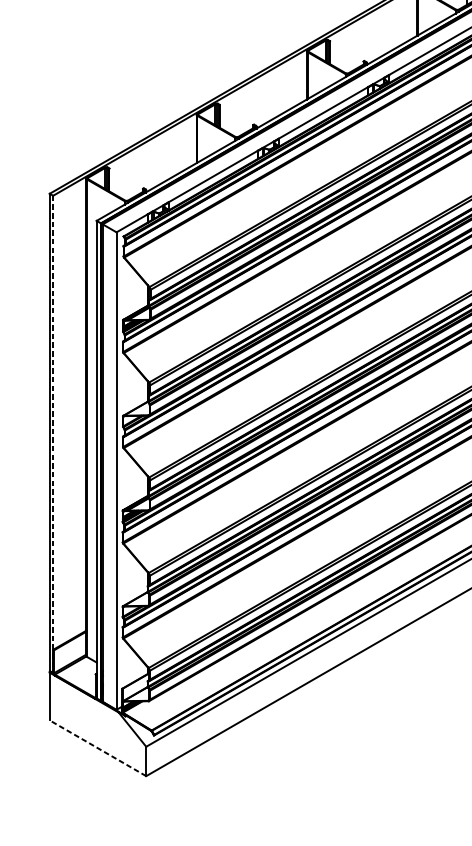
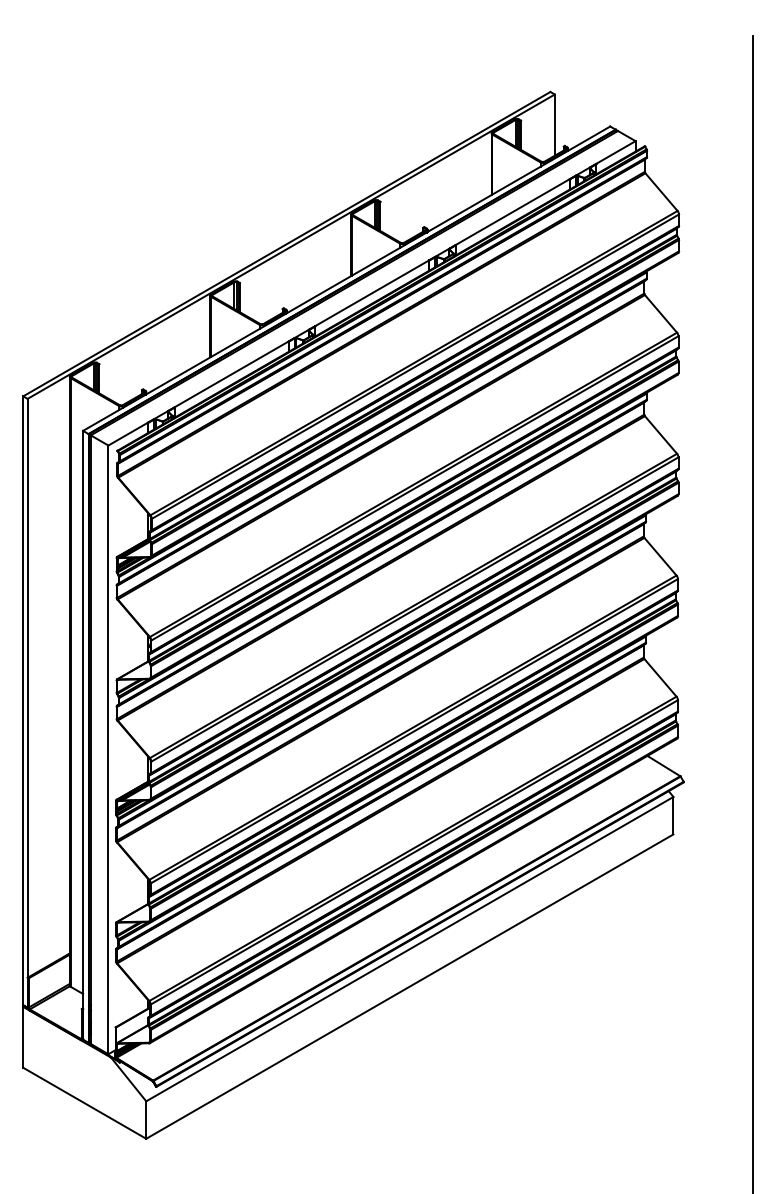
line: (53, 434) -> (27, 703), dashed -> solid
line: (97, 748) -> (84, 1103), dashed -> solid

